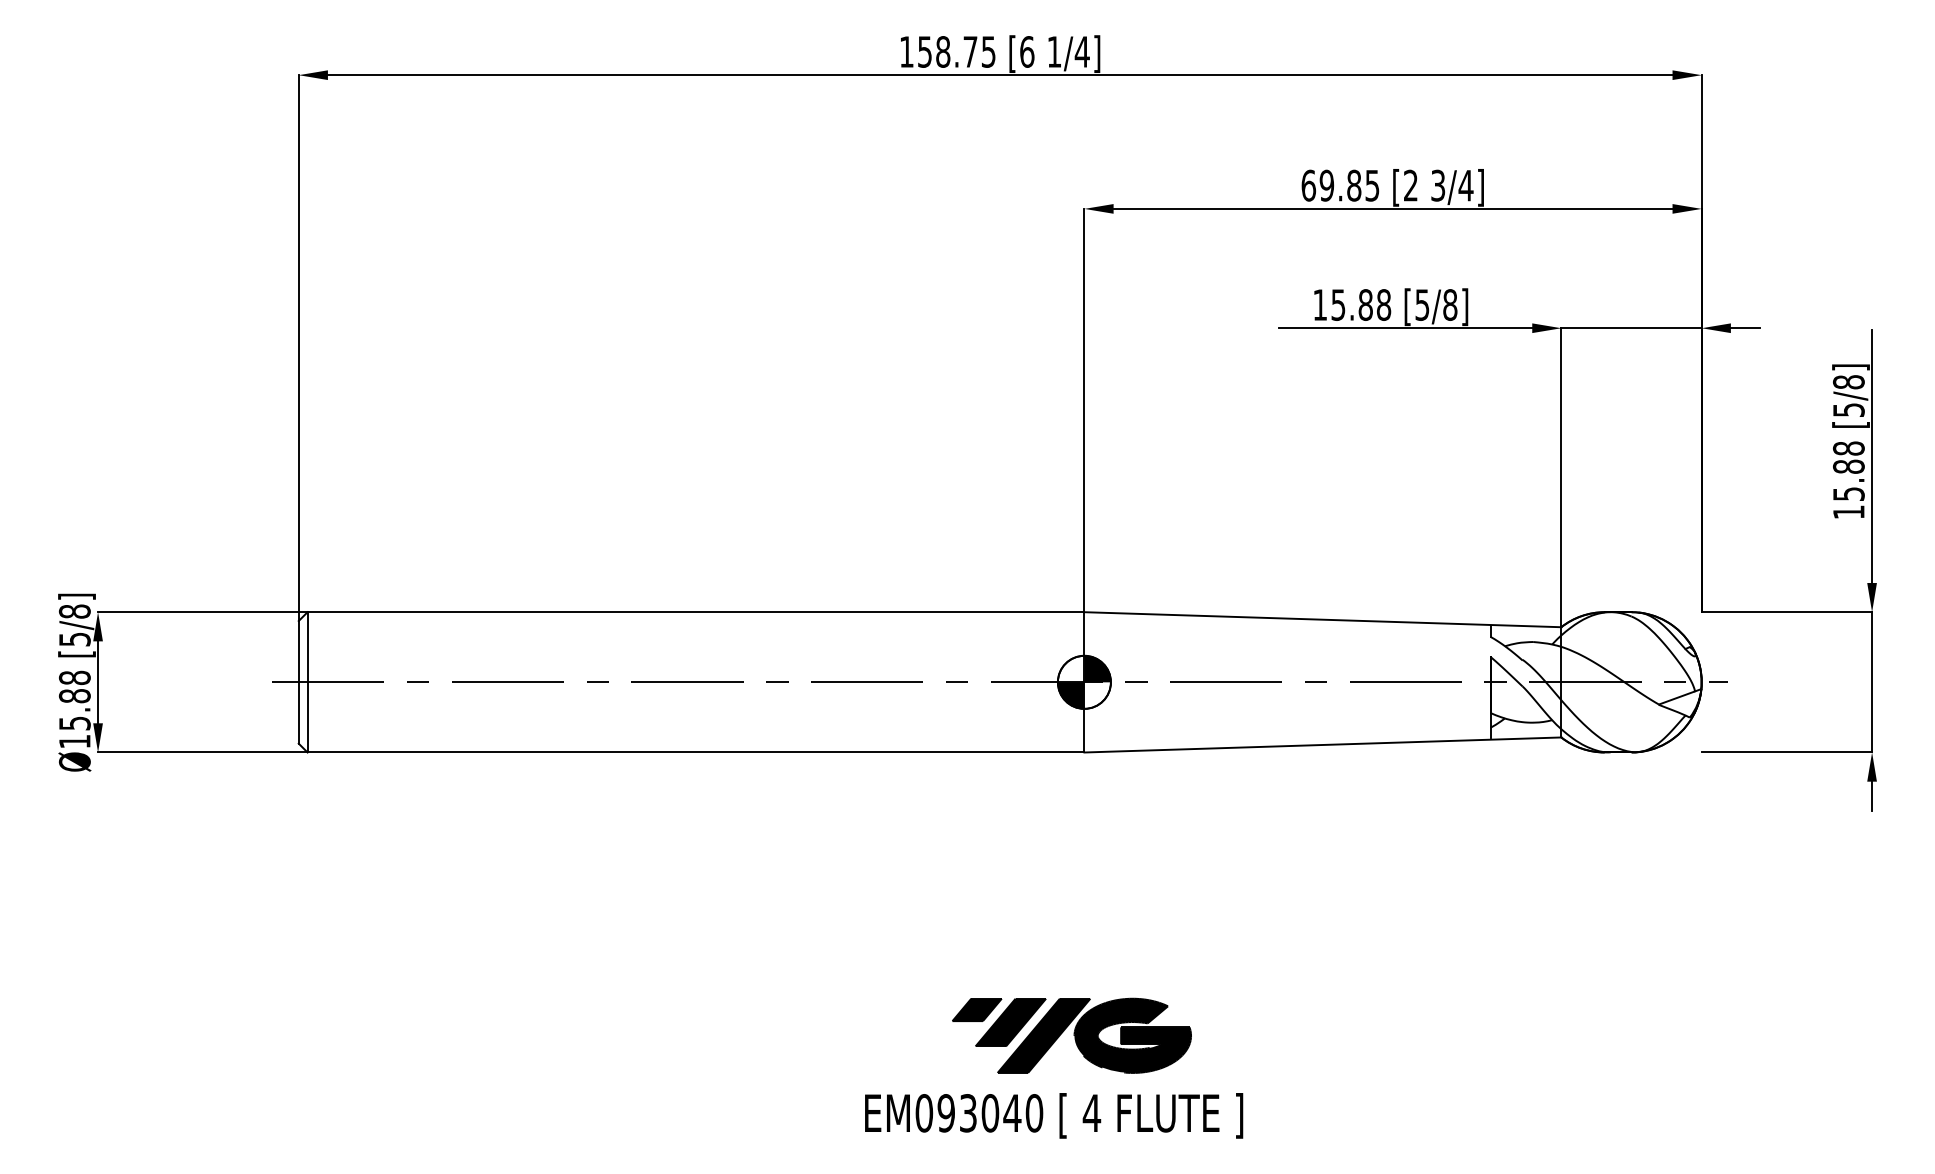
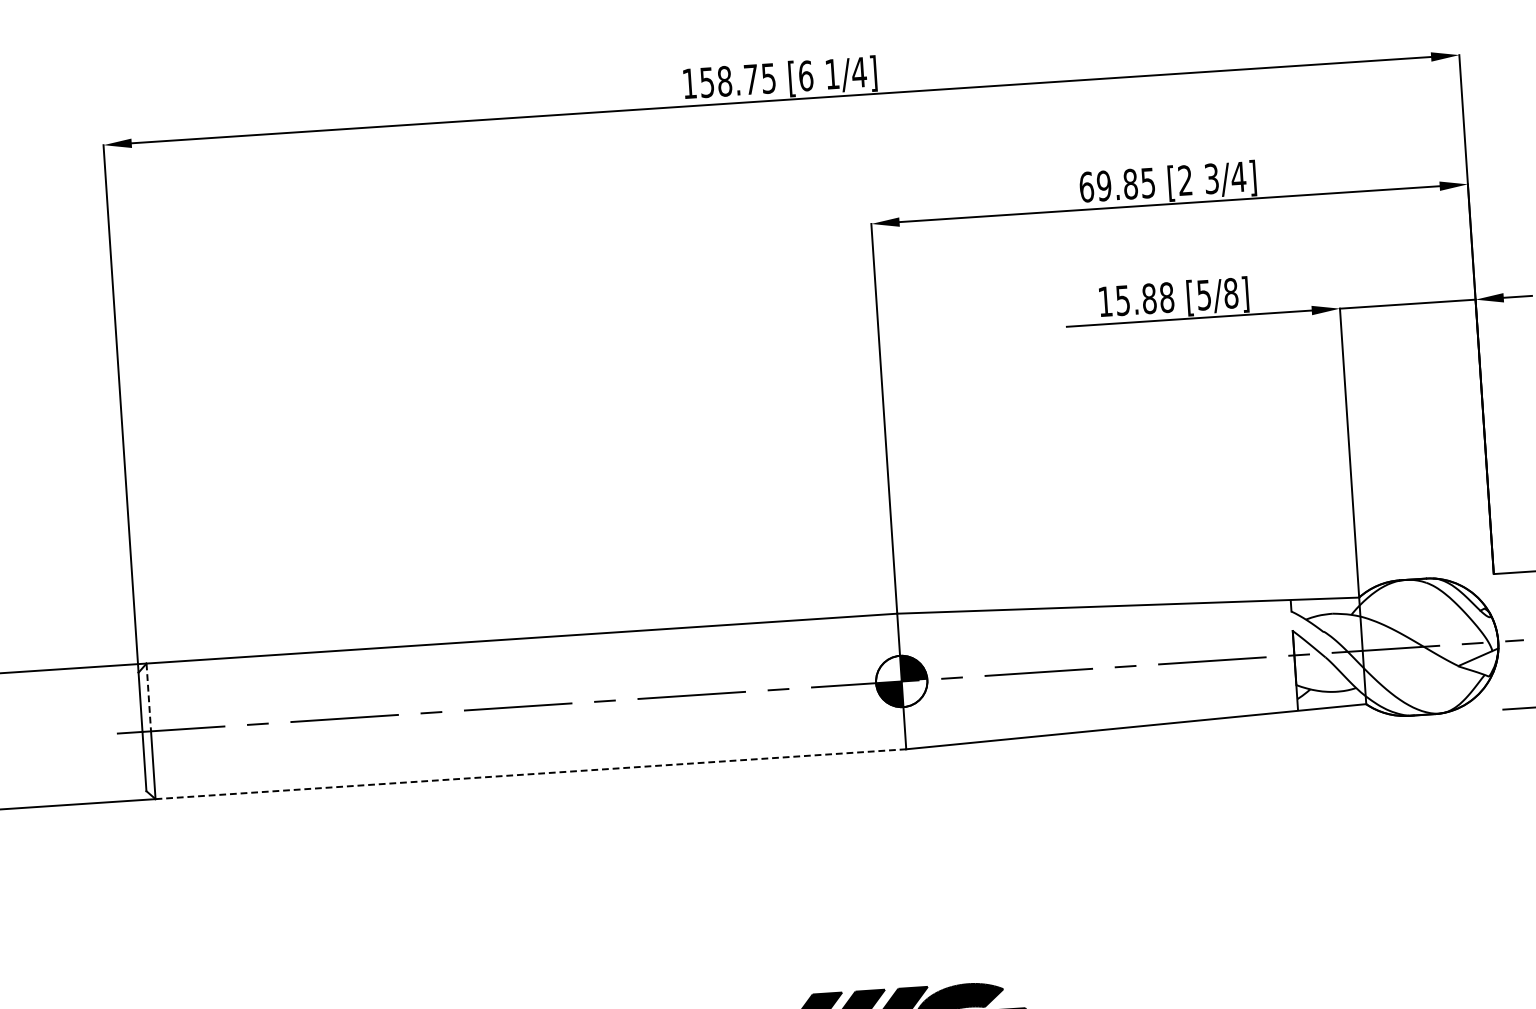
line: (307, 647) -> (148, 697), solid -> dashed
line: (696, 752) -> (531, 774), solid -> dashed

